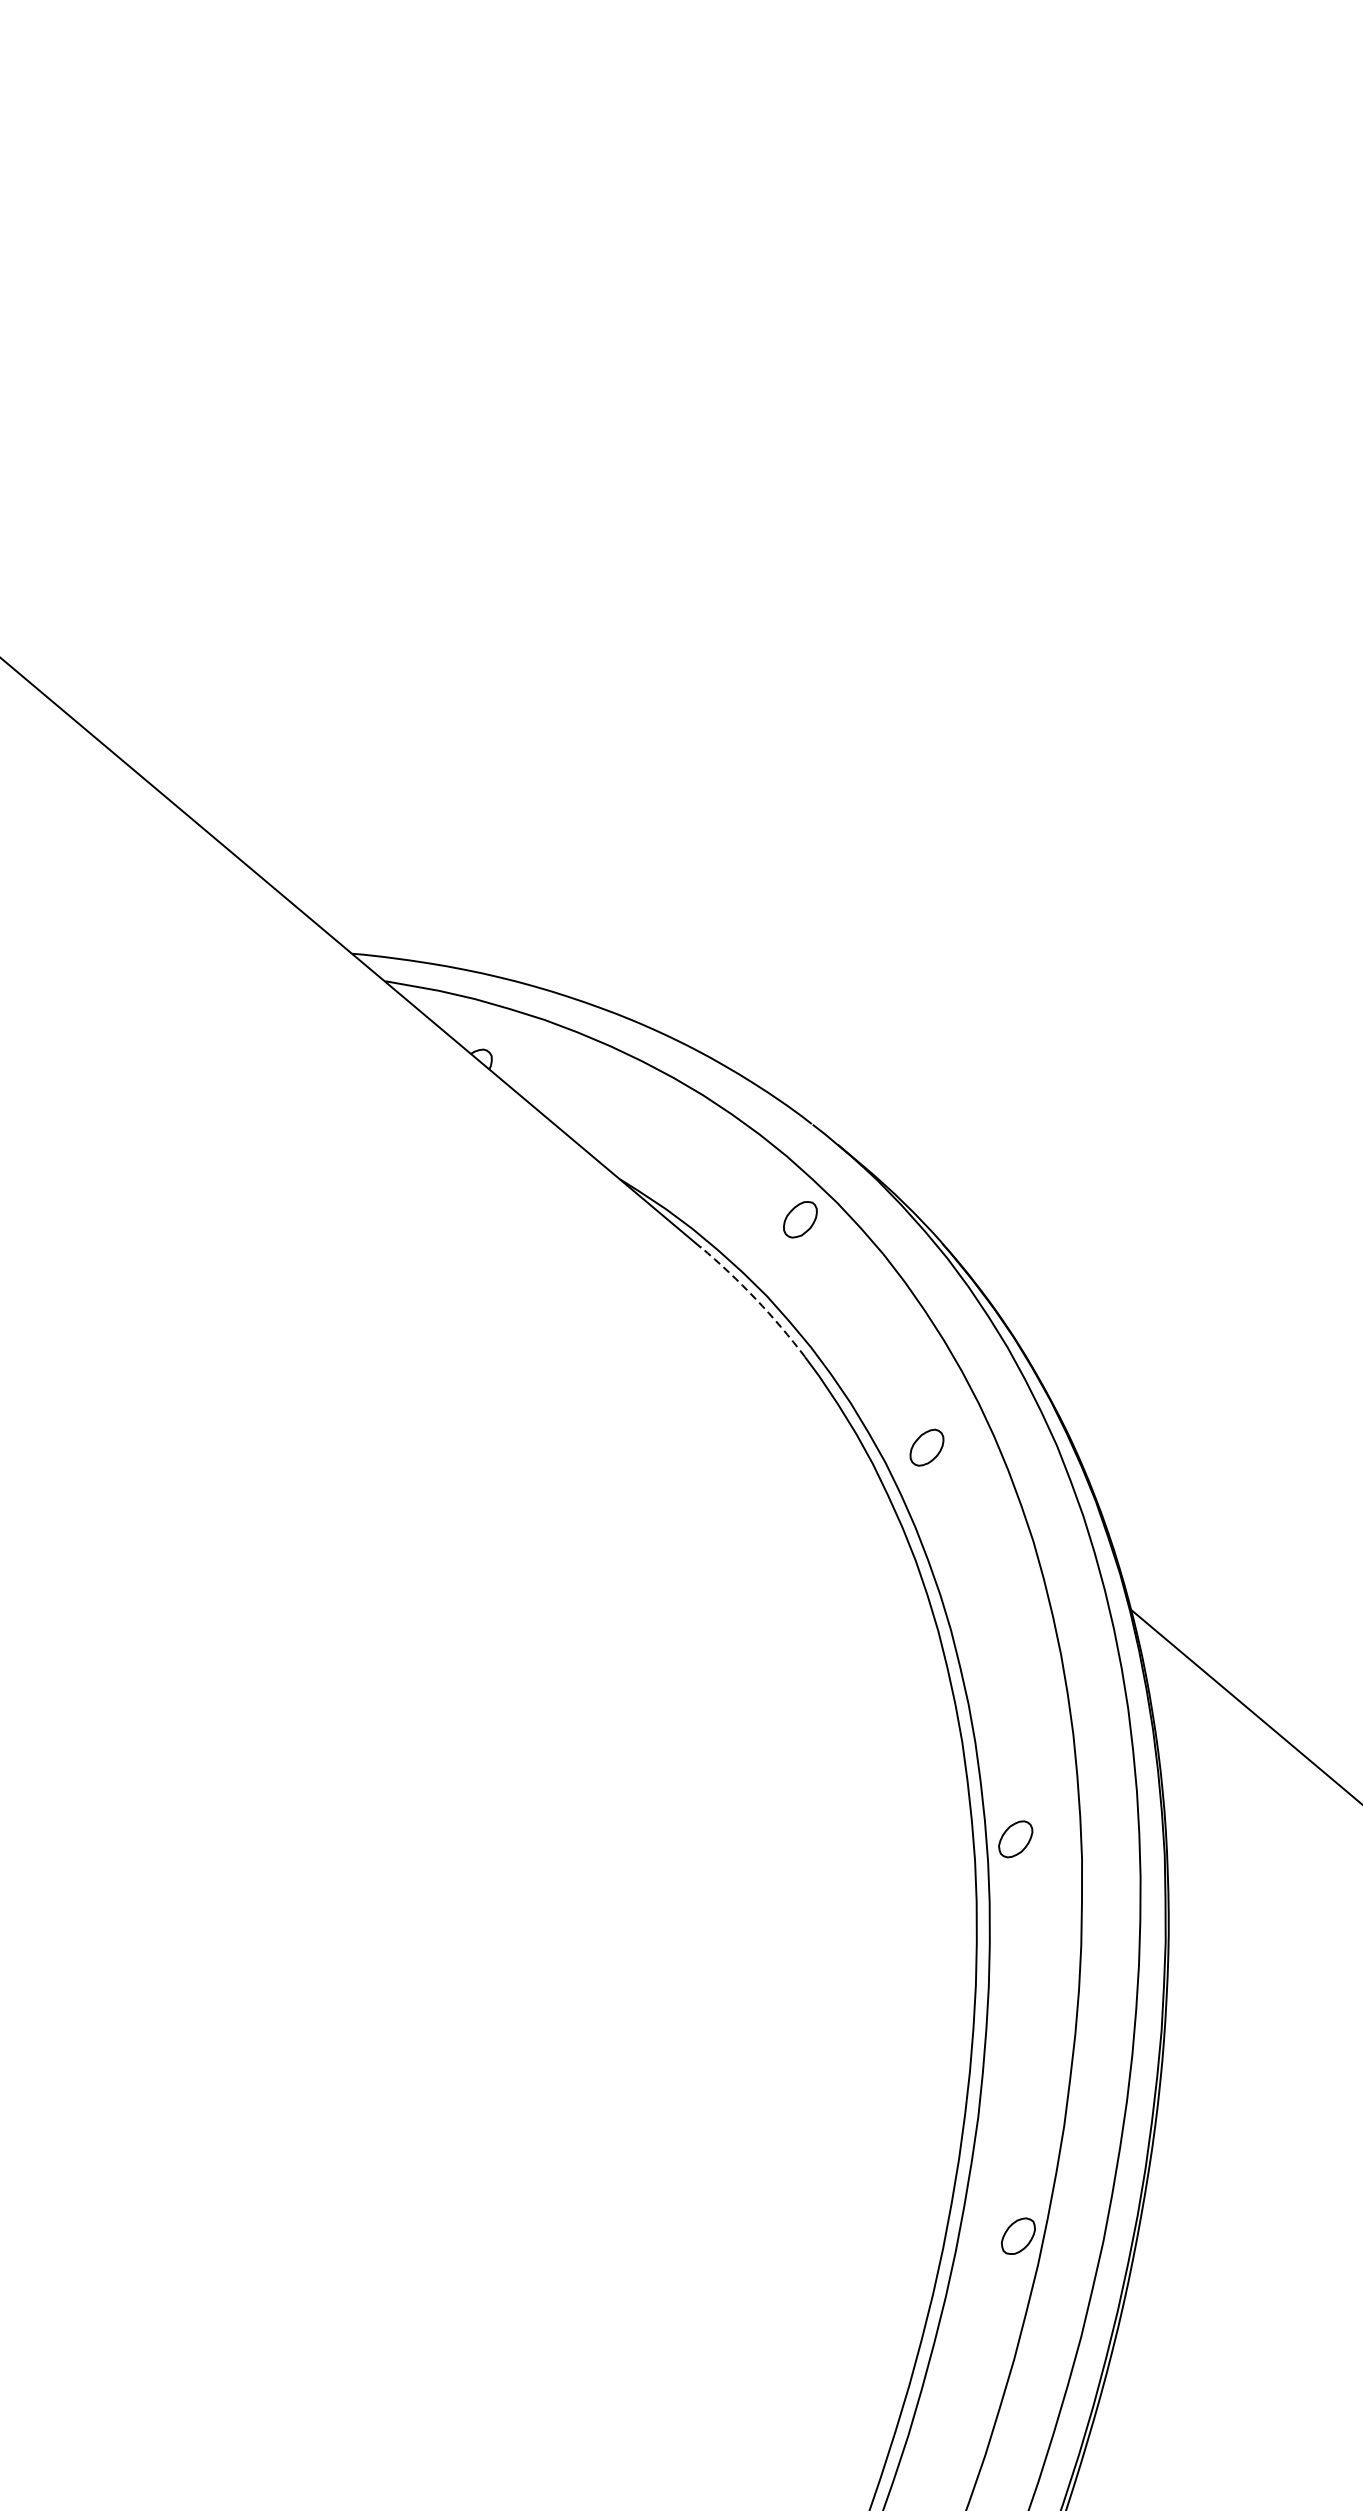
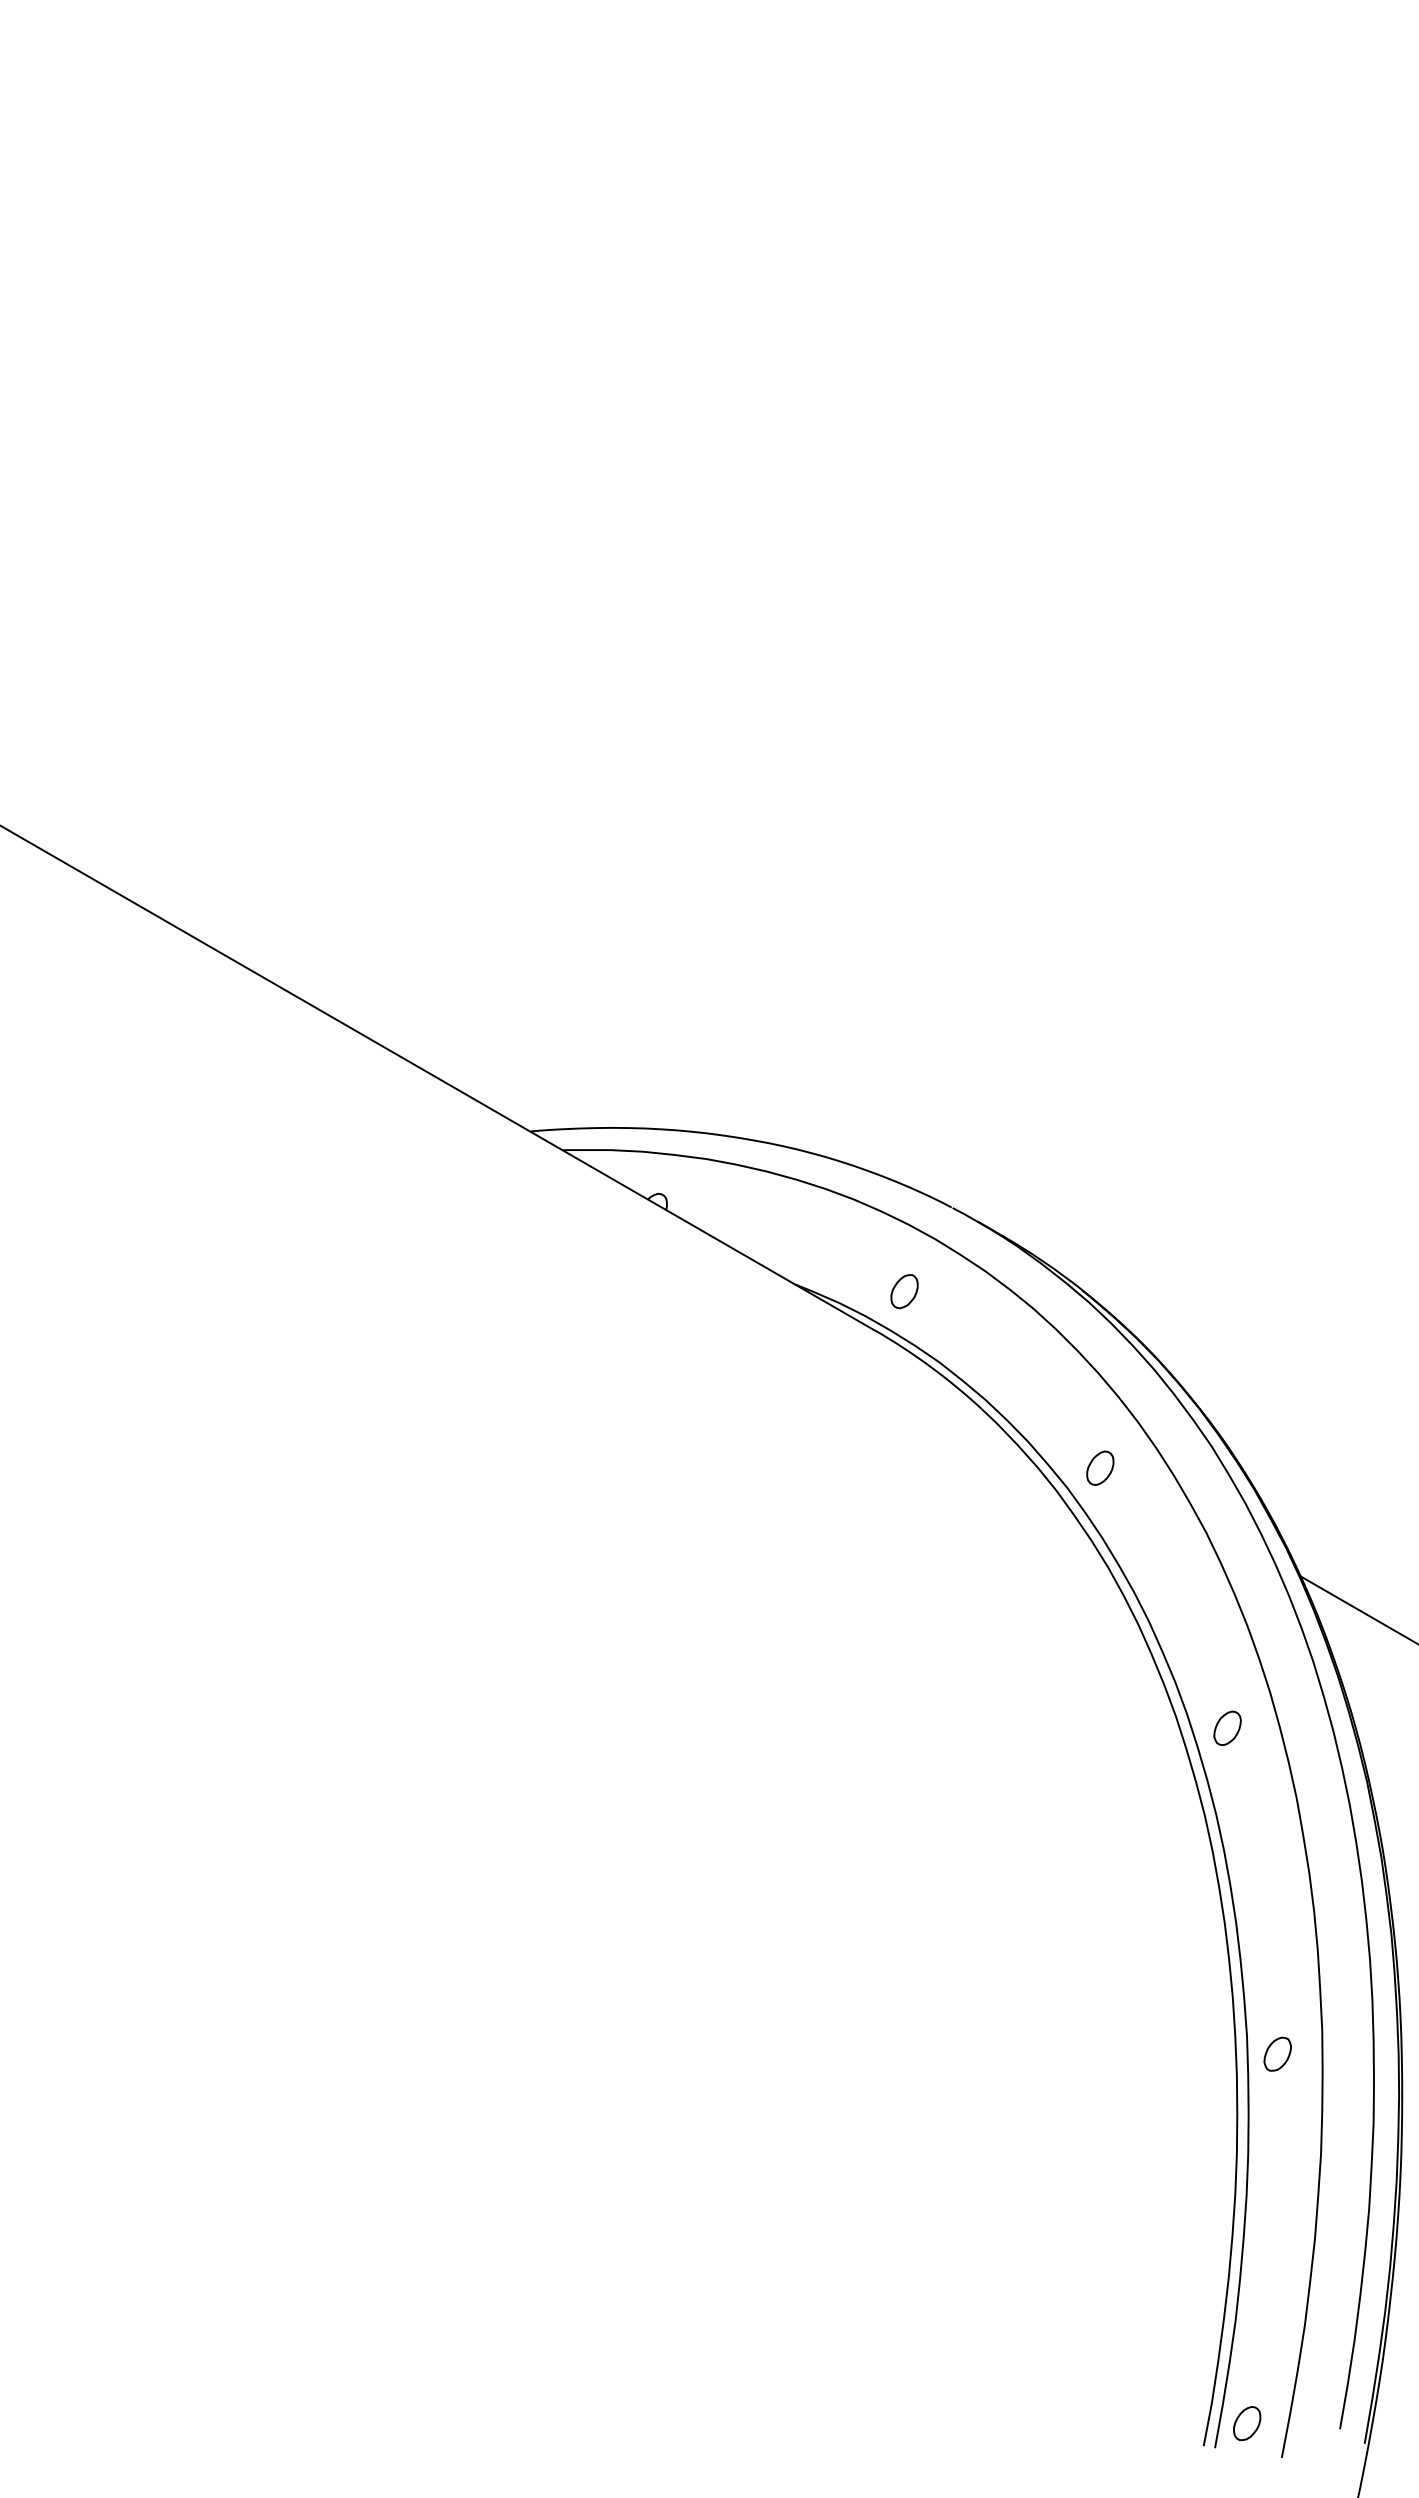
part: (800, 1219) -> (904, 1291), moved
arc: (755, 1298) -> (930, 1366), dashed -> solid
part: (1015, 1838) -> (1227, 1727), moved
part: (1018, 2235) -> (1277, 2053), moved

